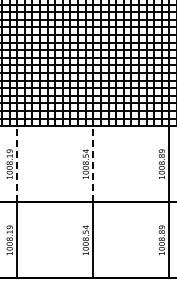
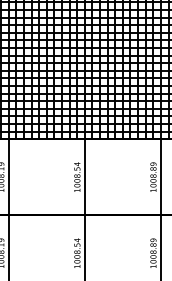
line: (17, 163) -> (9, 176), dashed -> solid
line: (93, 163) -> (85, 176), dashed -> solid

